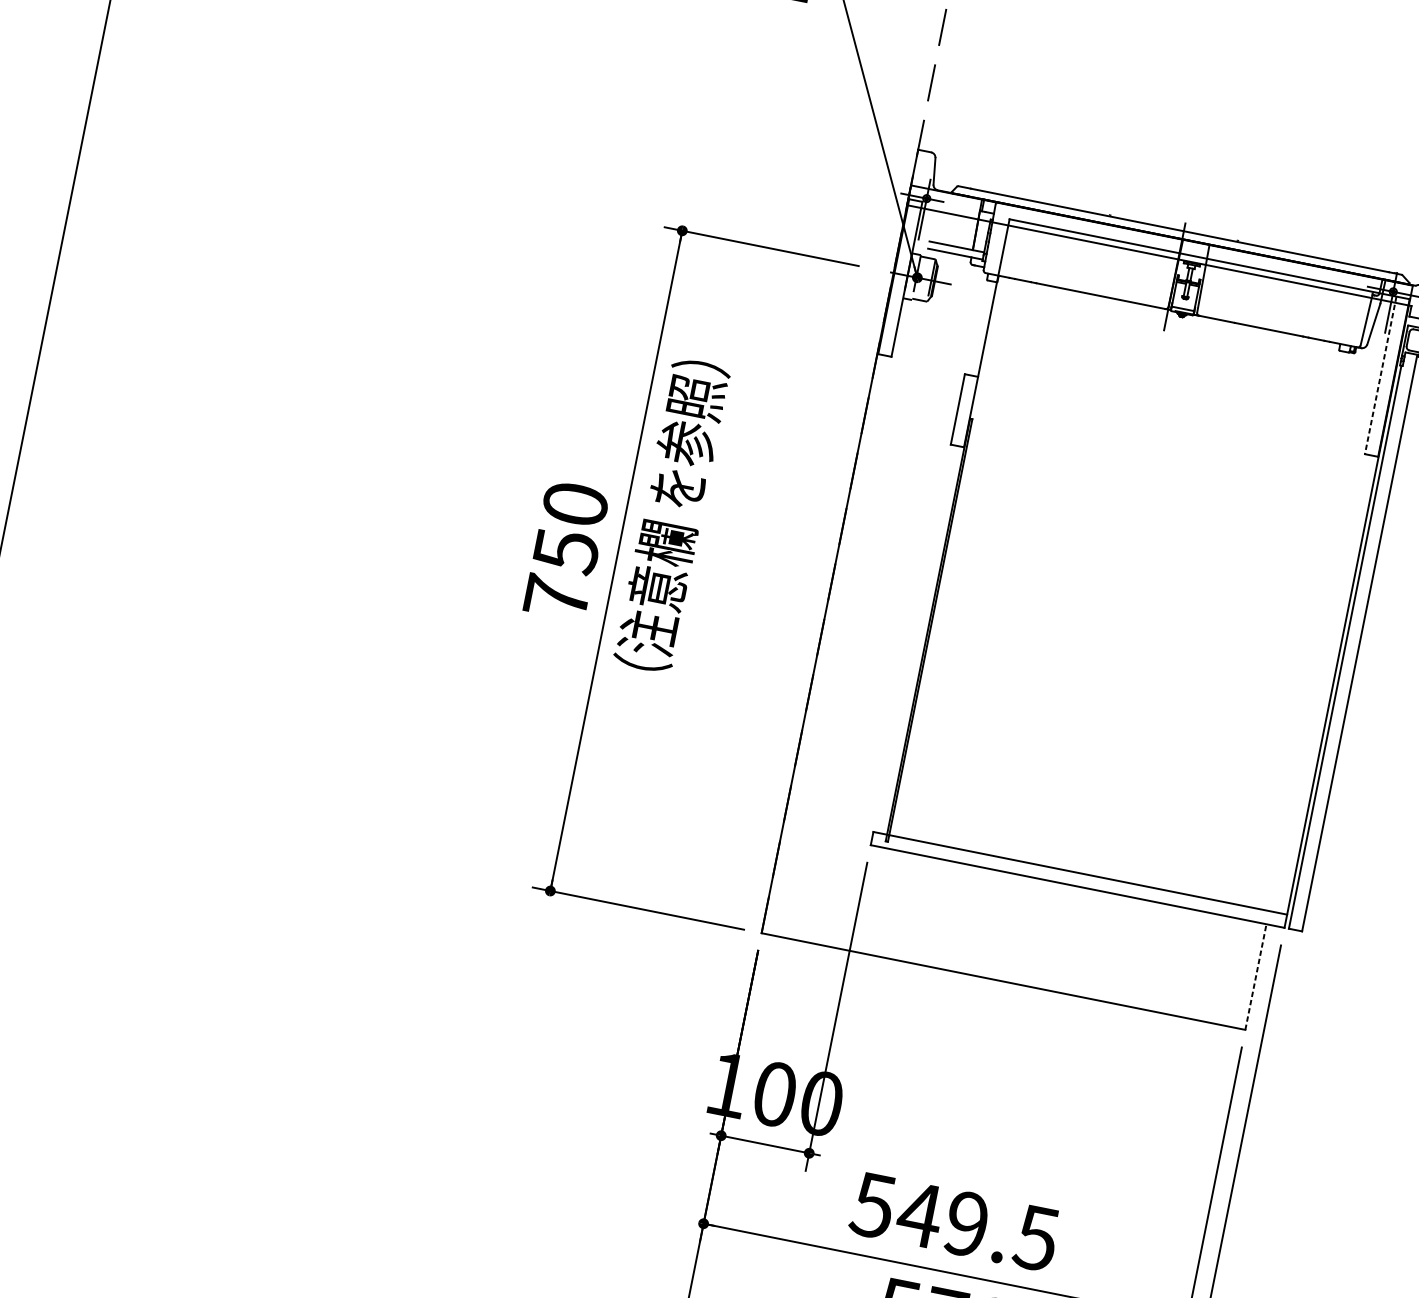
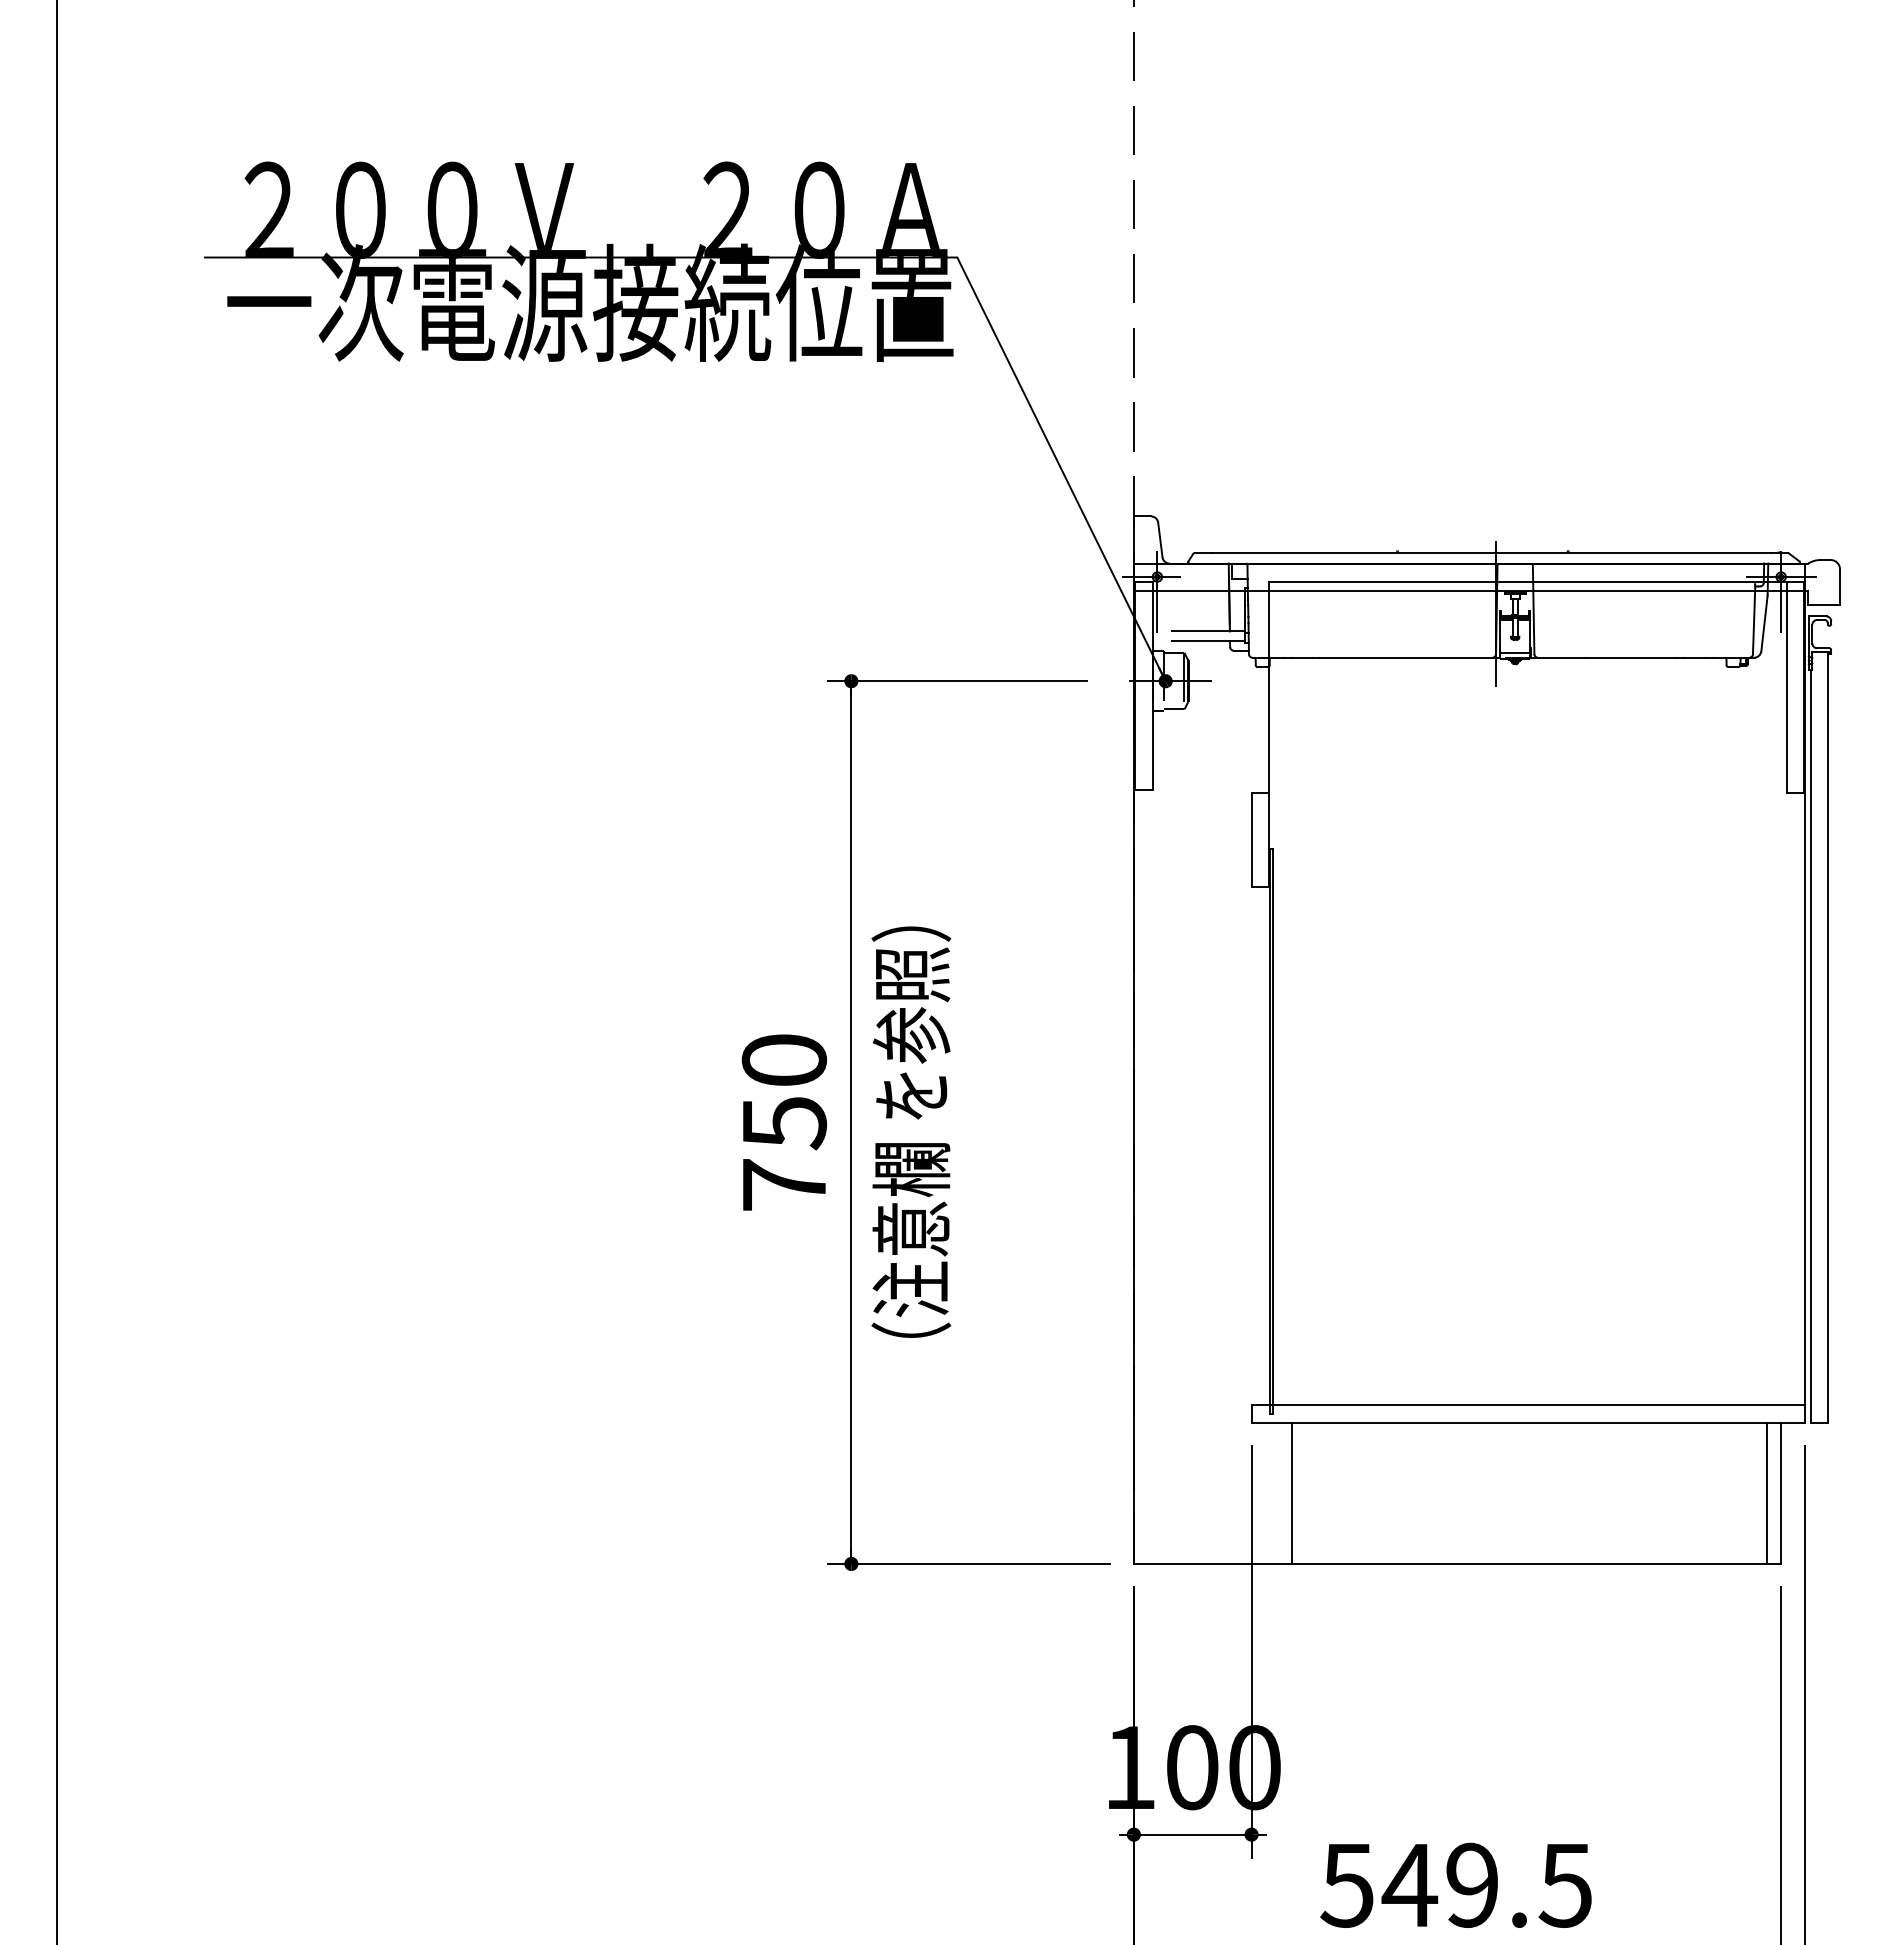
line: (1380, 375) -> (1786, 688), dashed -> solid
text: (672, 515) -> (911, 1131), moved
line: (890, 903) -> (1292, 1492), added
line: (1245, 974) -> (1766, 1492), added
line: (1255, 977) -> (1780, 1493), dashed -> solid

